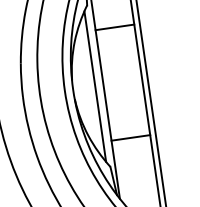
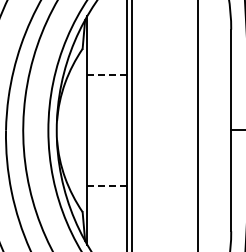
line: (115, 27) -> (107, 74), solid -> dashed
line: (95, 86) -> (79, 130), removed
line: (131, 138) -> (107, 186), solid -> dashed

